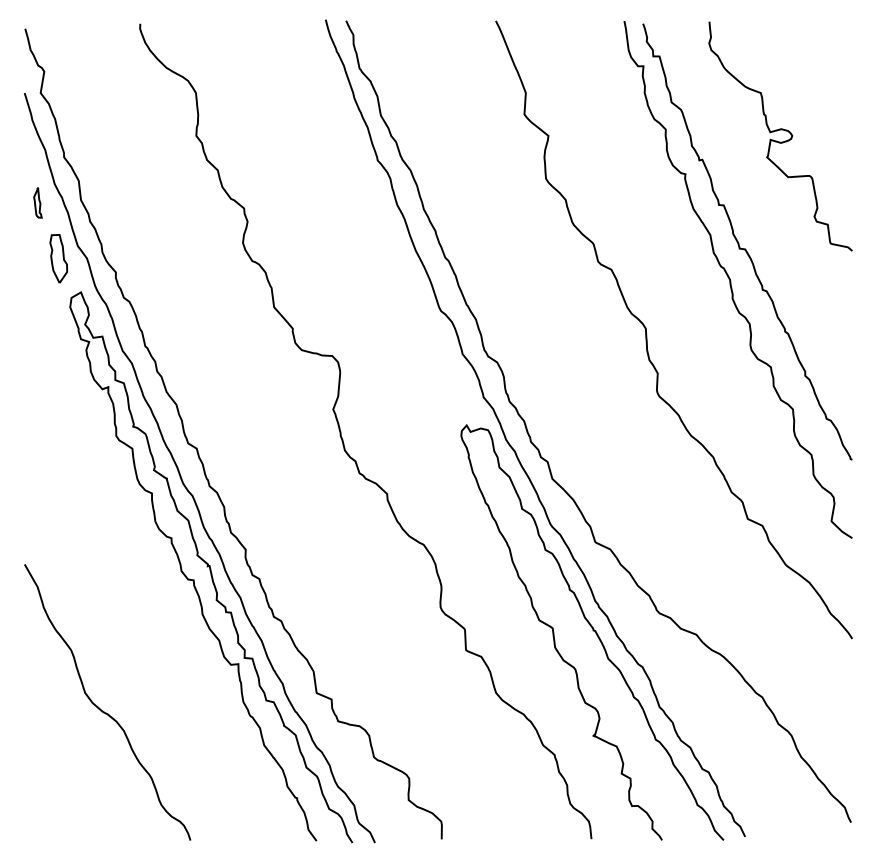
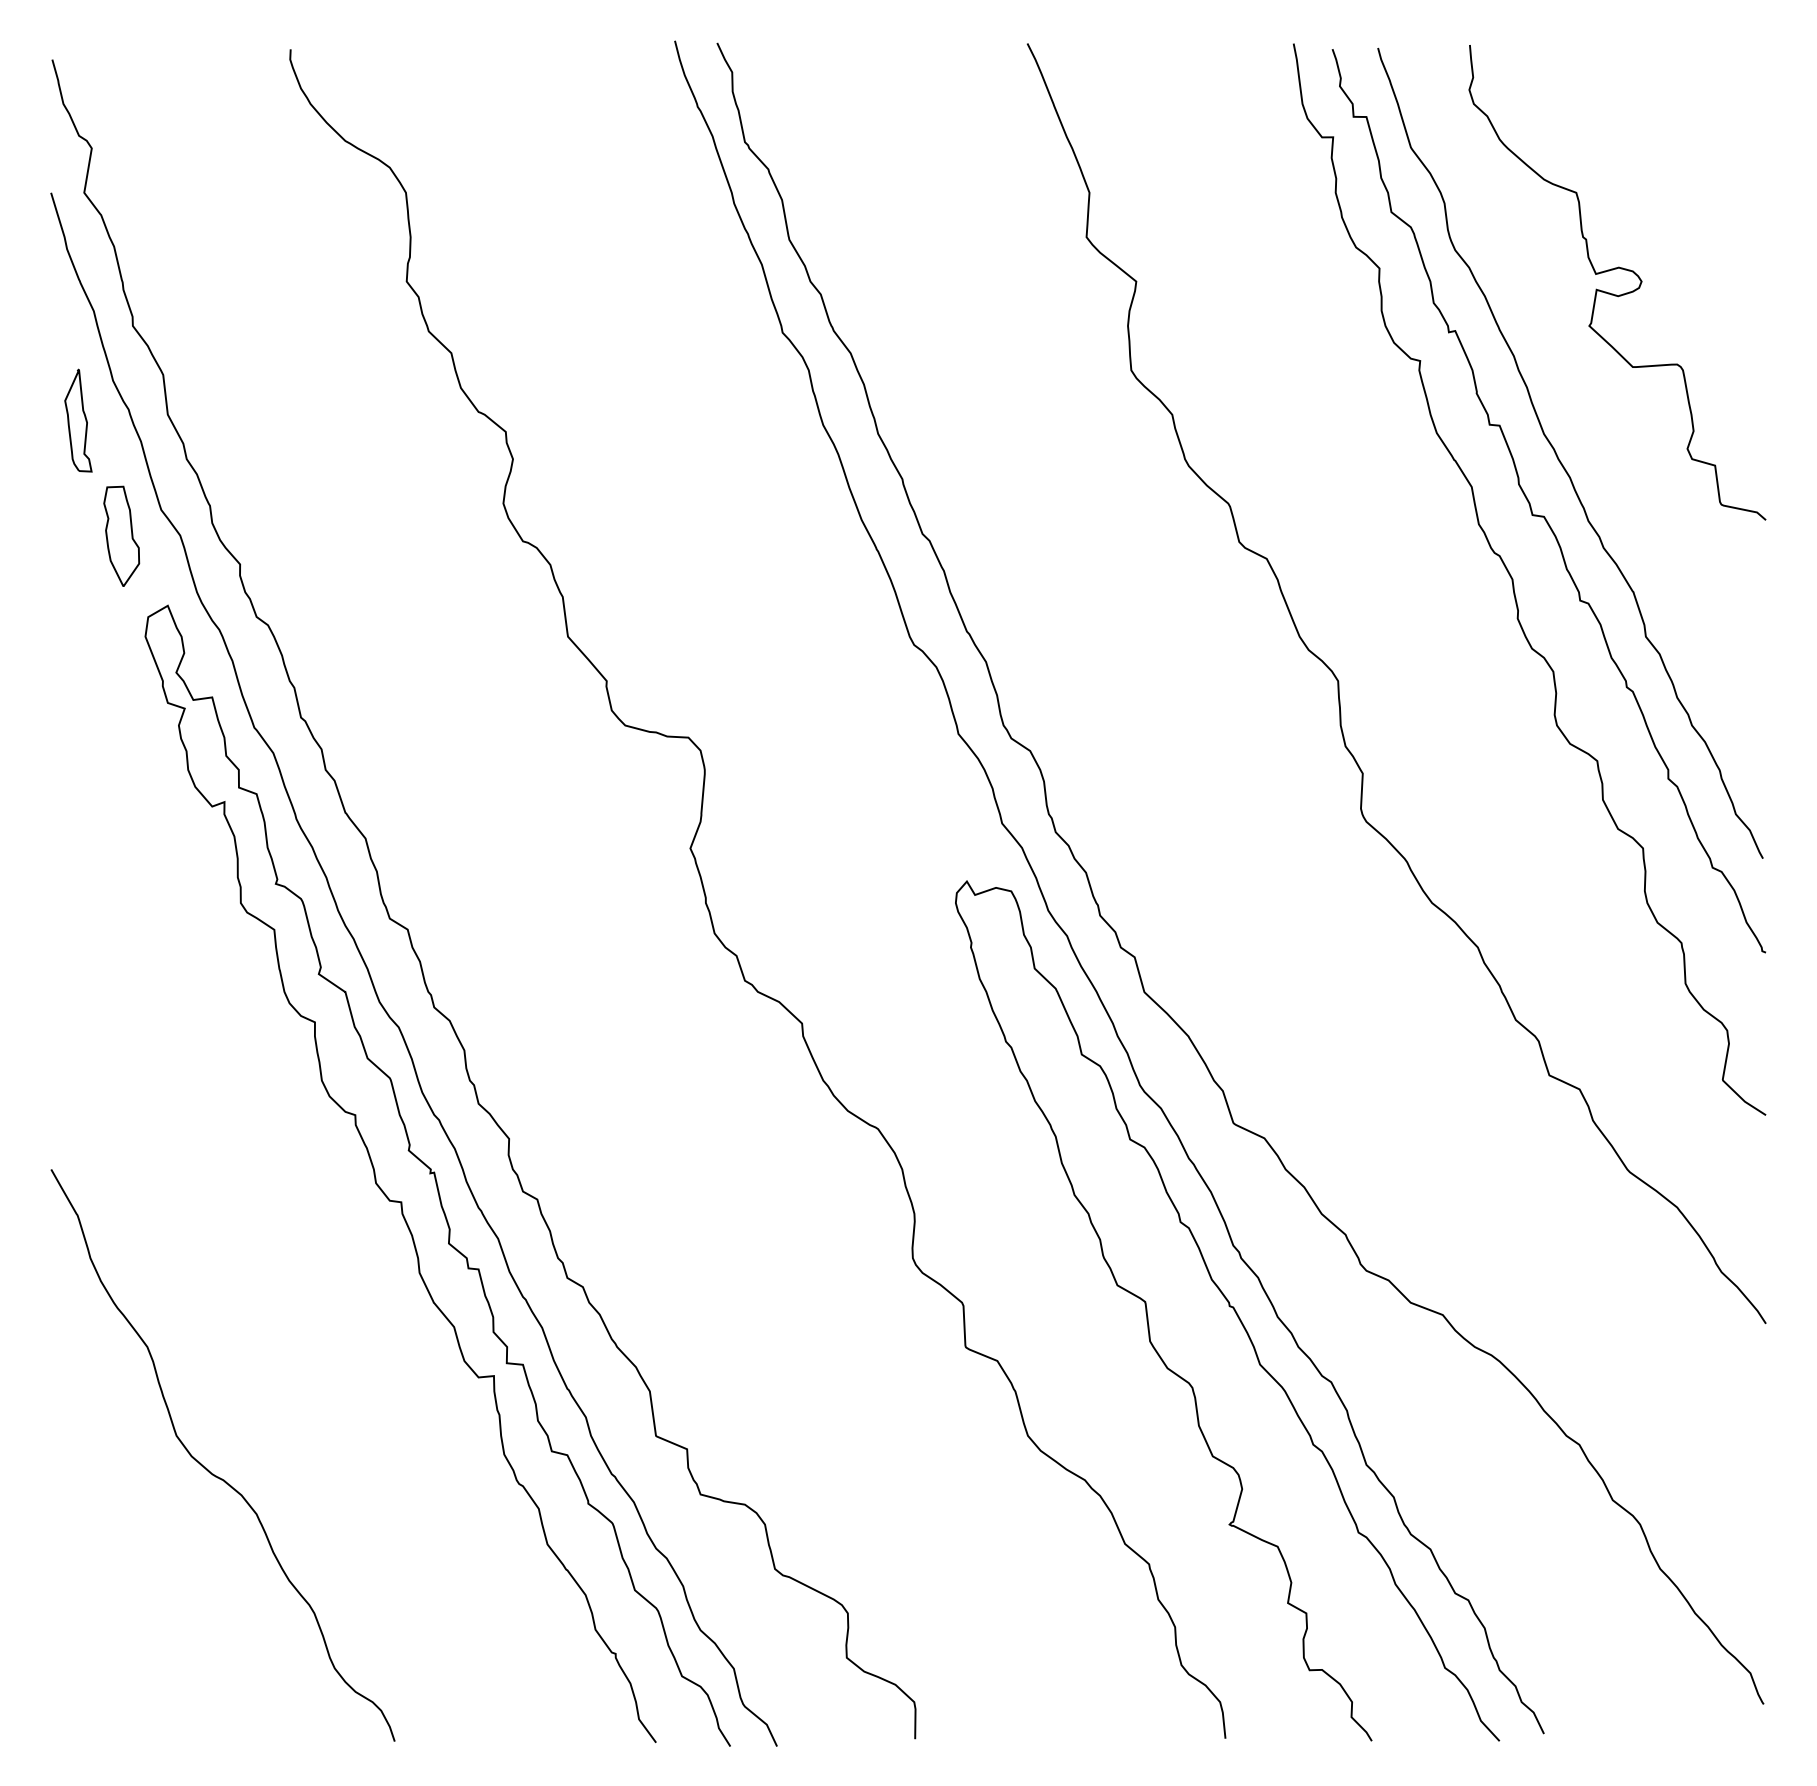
part: (37, 202) -> (77, 419), size x1.67
curve: (753, 221) -> (1561, 458), added

